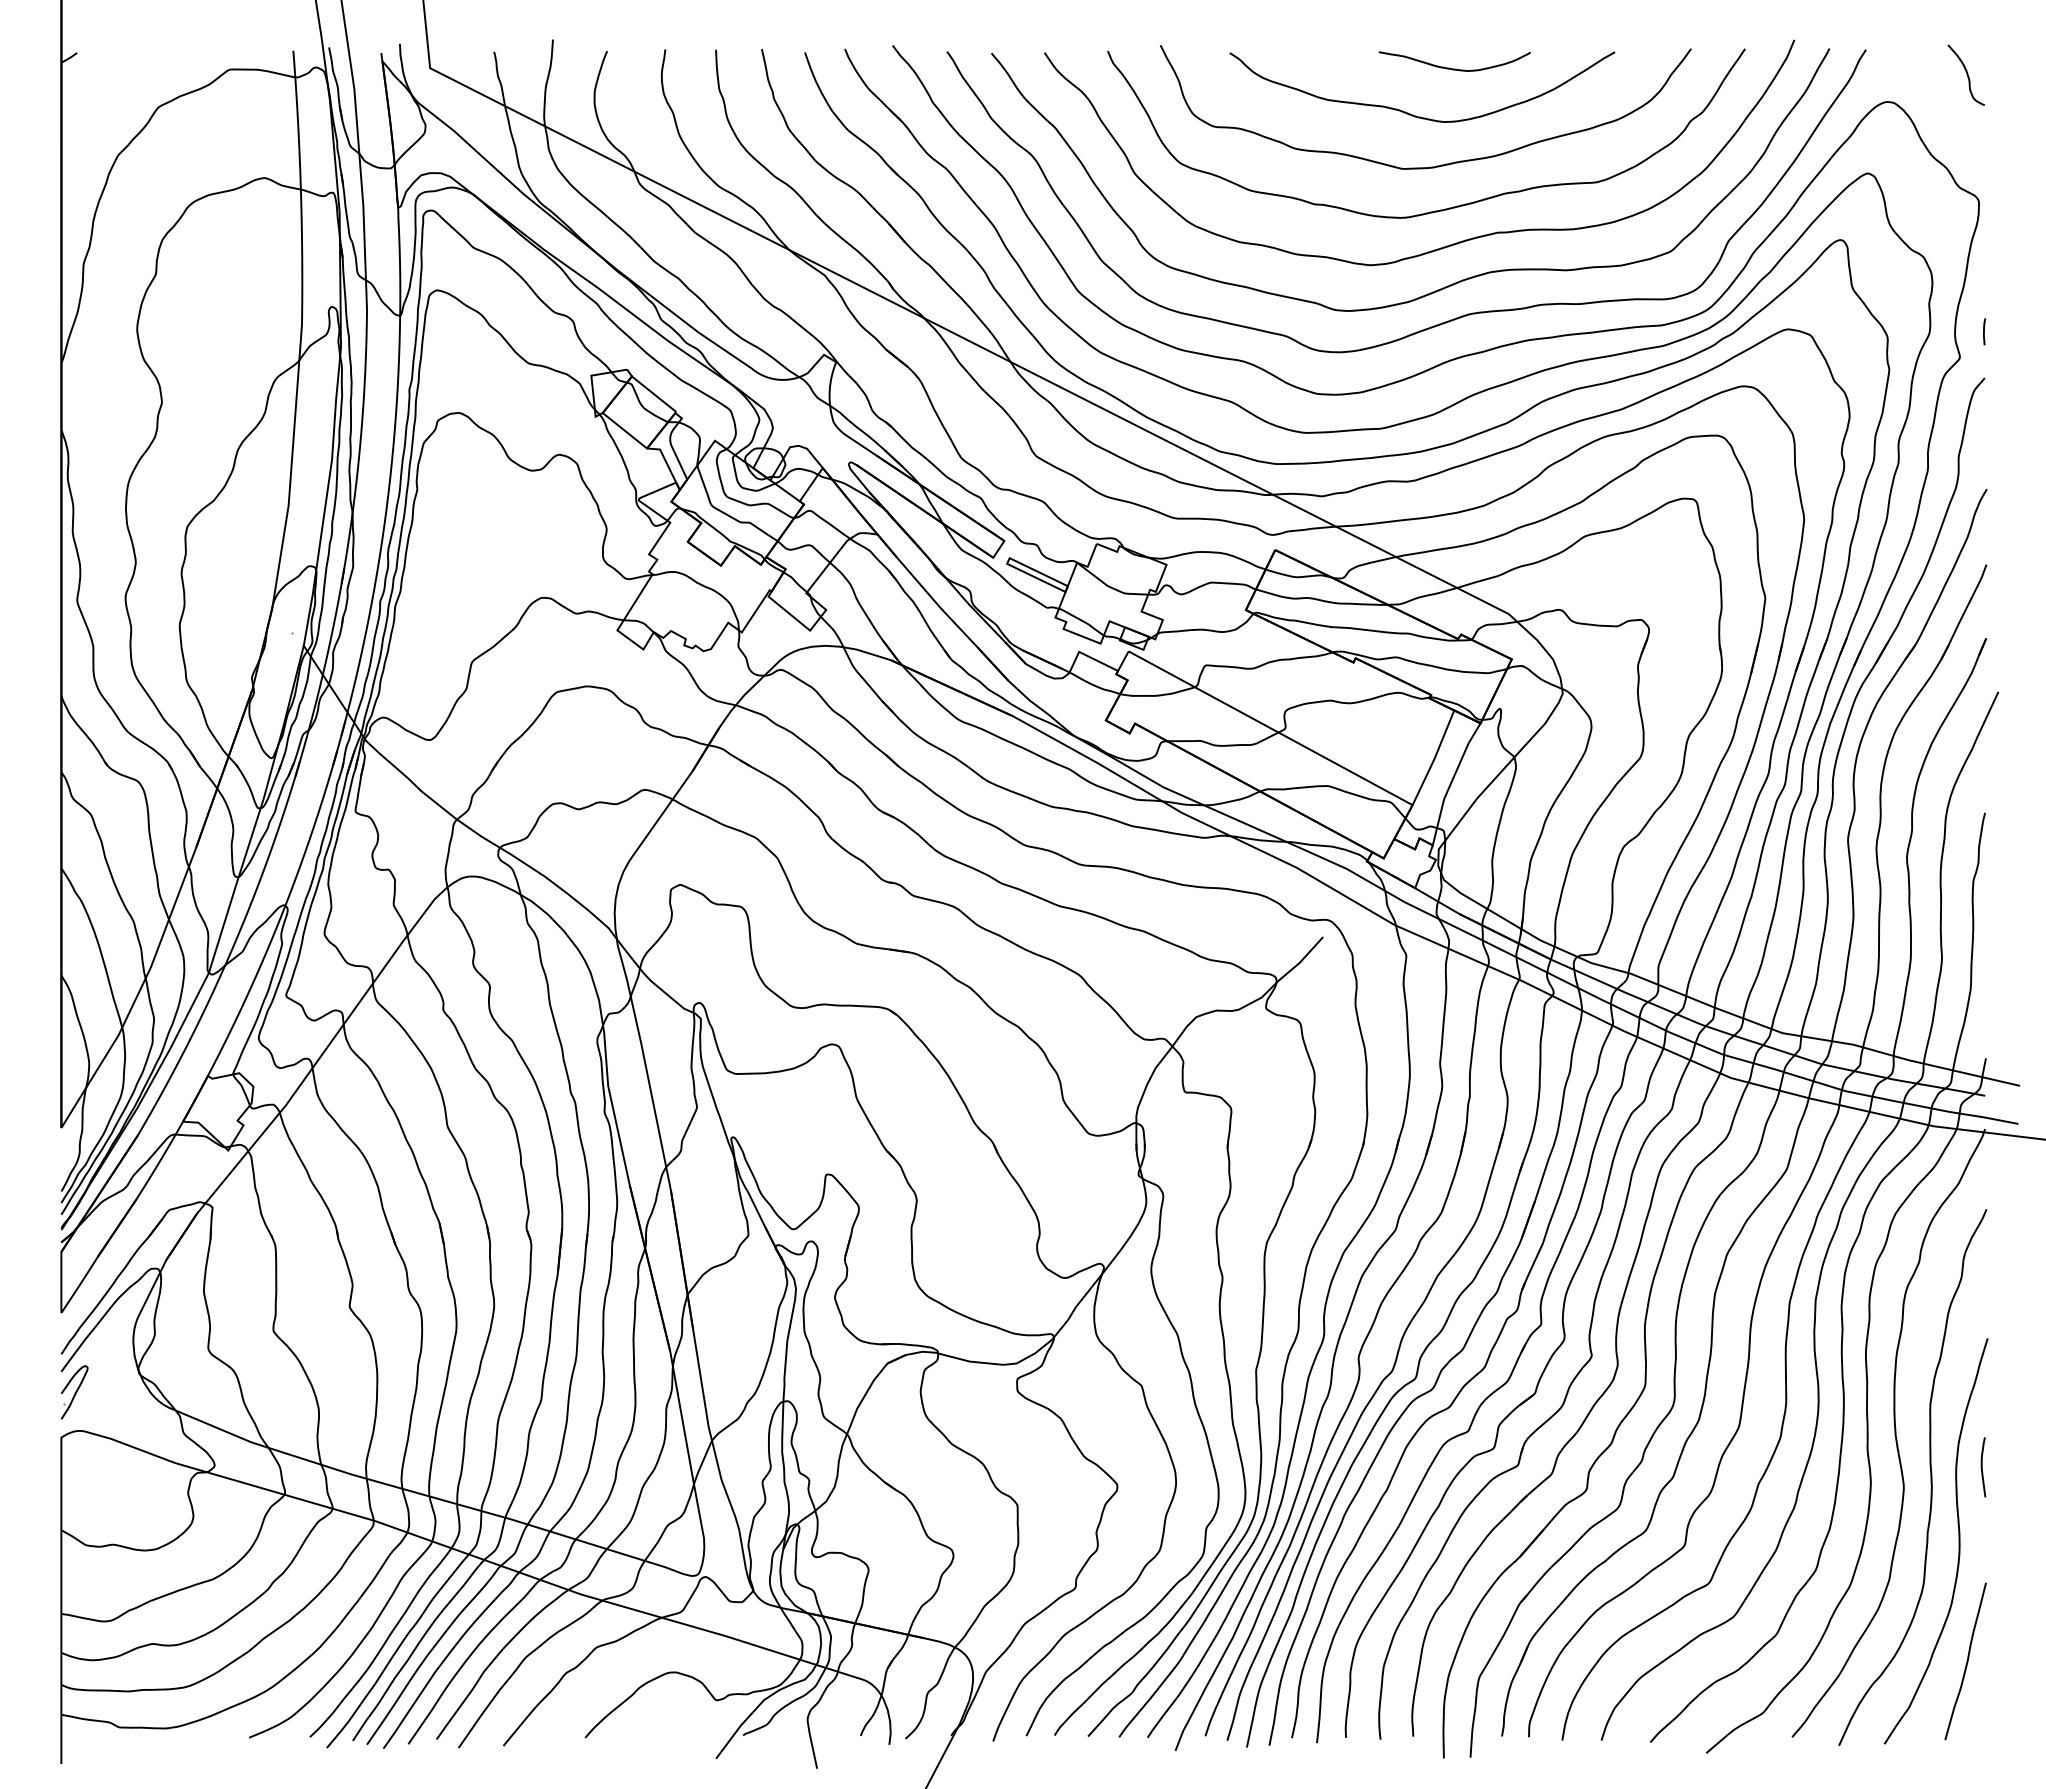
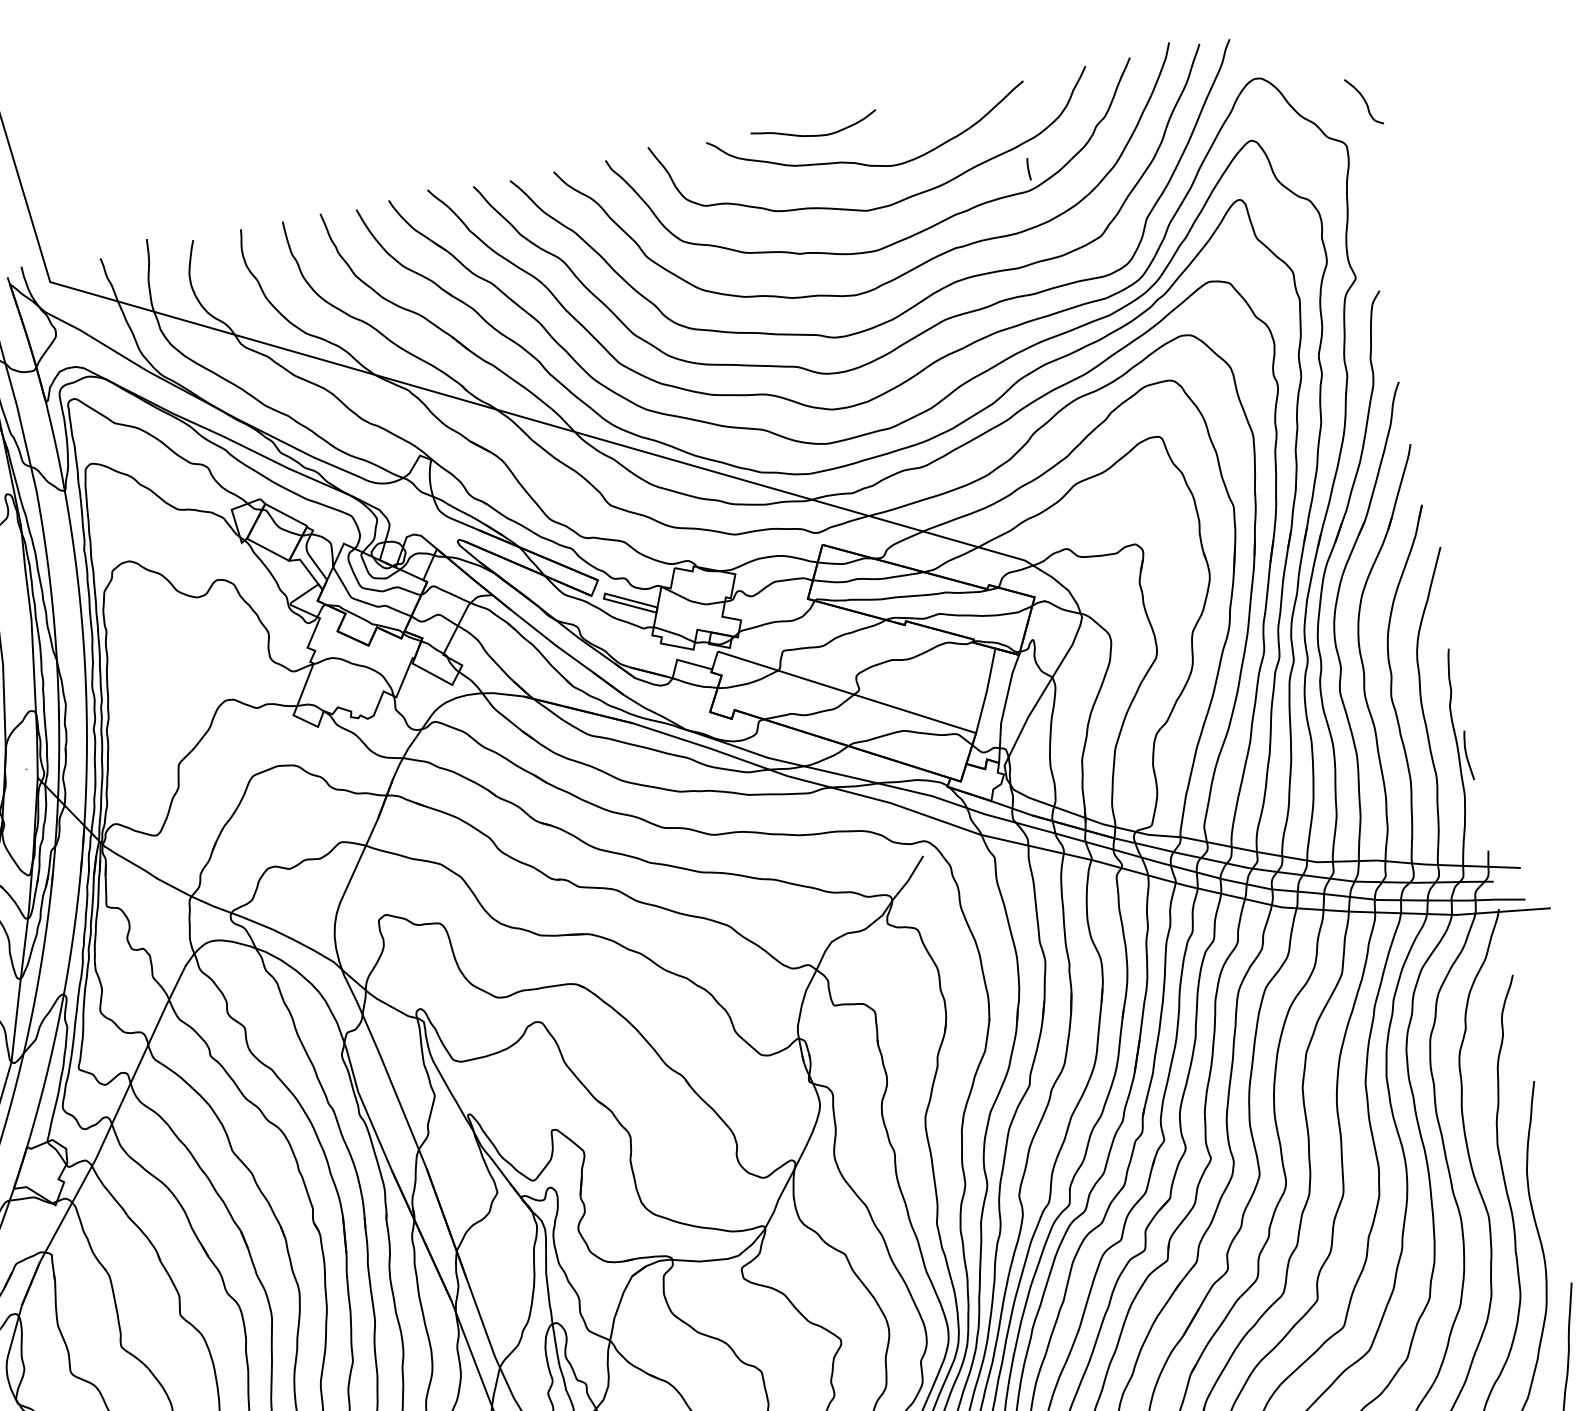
curve: (1454, 68) -> (815, 134), moved
curve: (1966, 74) -> (1364, 101), moved
line: (1984, 331) -> (1028, 169), moved
curve: (1982, 1467) -> (1467, 755), moved

